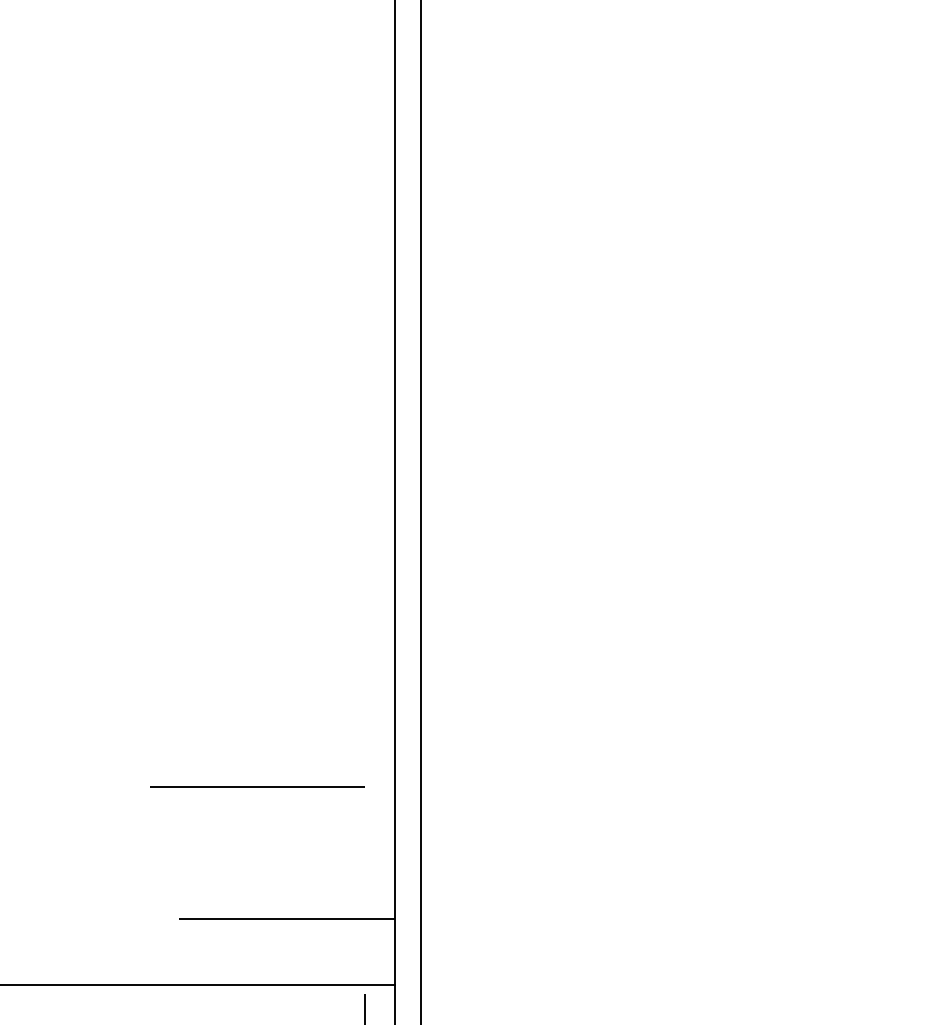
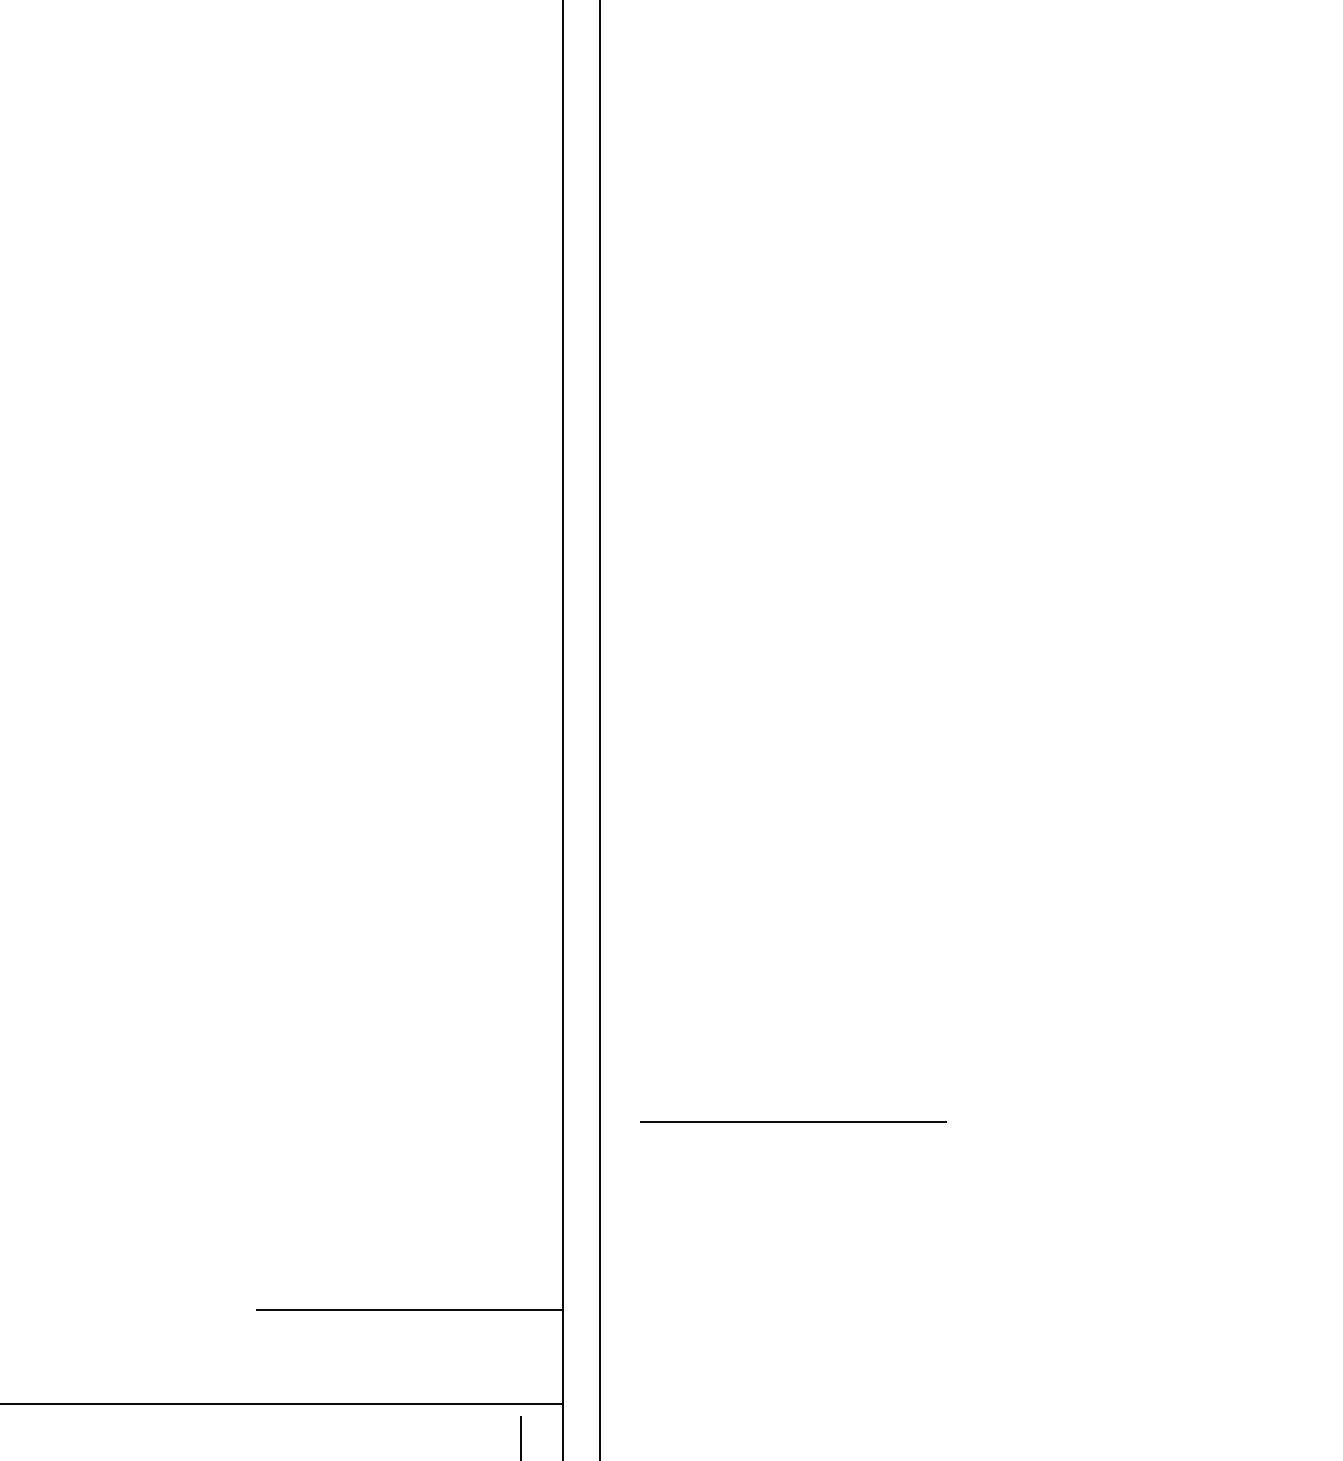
line: (257, 786) -> (793, 1121), moved

